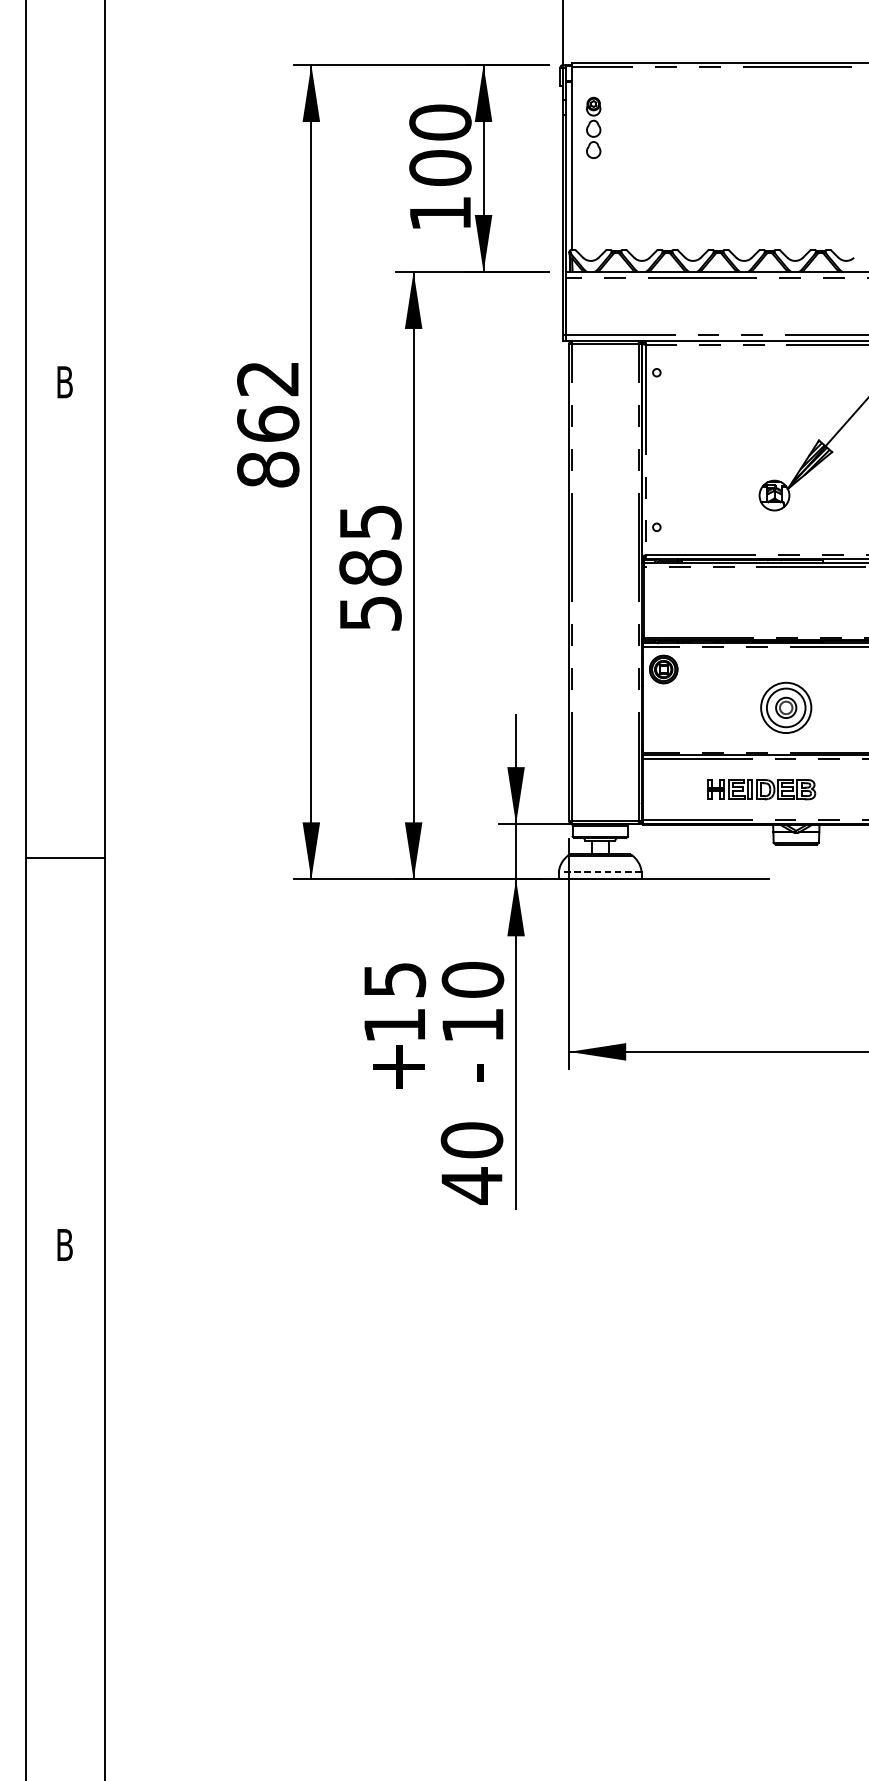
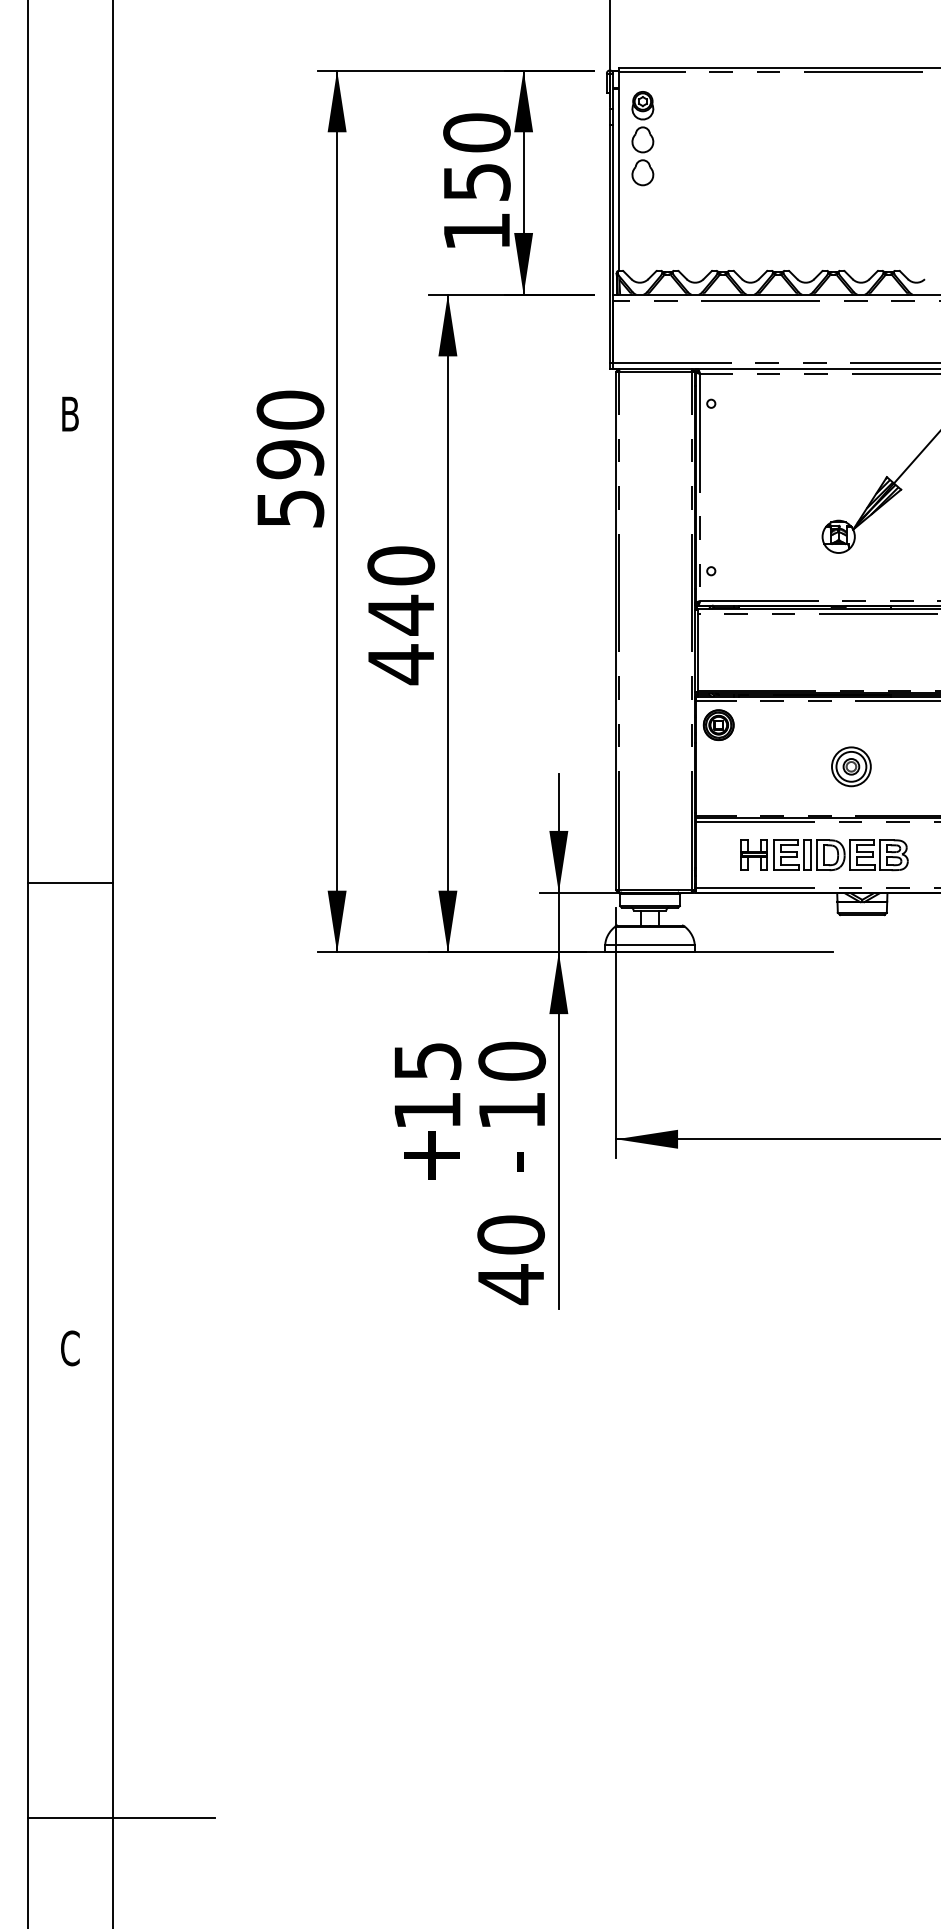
part: (593, 127) -> (642, 138), size x1.43
text: (440, 167) -> (476, 181), 100 -> 150
text: (268, 424) -> (290, 459), 862 -> 590
text: (370, 568) -> (401, 615), 585 -> 440
part: (786, 707) -> (851, 766), size x0.71
part: (761, 789) -> (824, 855), size x1.43
line: (65, 858) -> (70, 883), moved
line: (599, 872) -> (649, 944), dashed -> solid
text: (65, 1245) -> (70, 1348), B -> C
line: (112, 1678) -> (121, 1817), added

